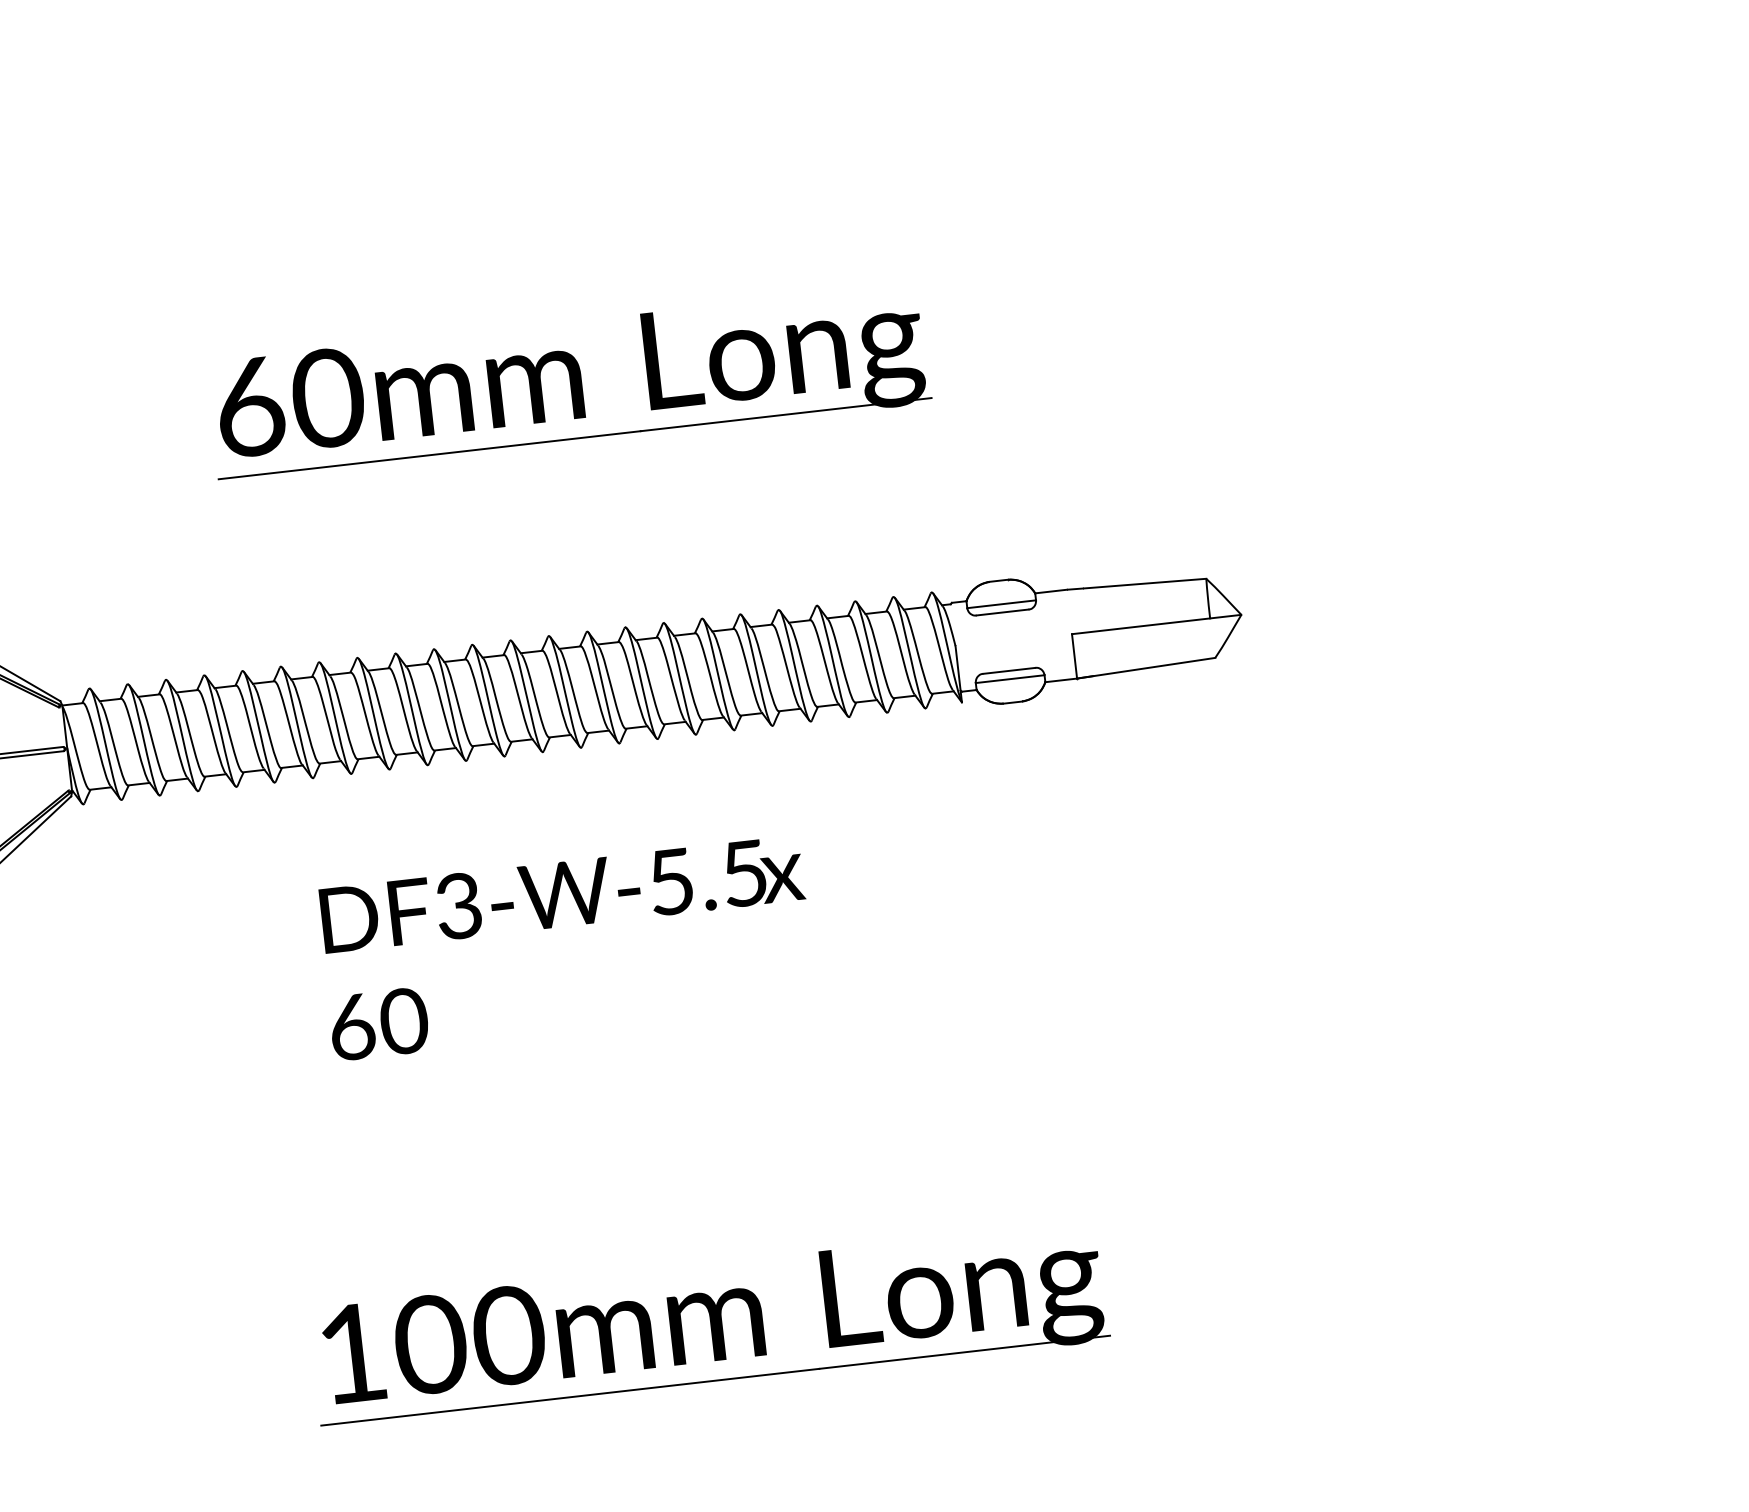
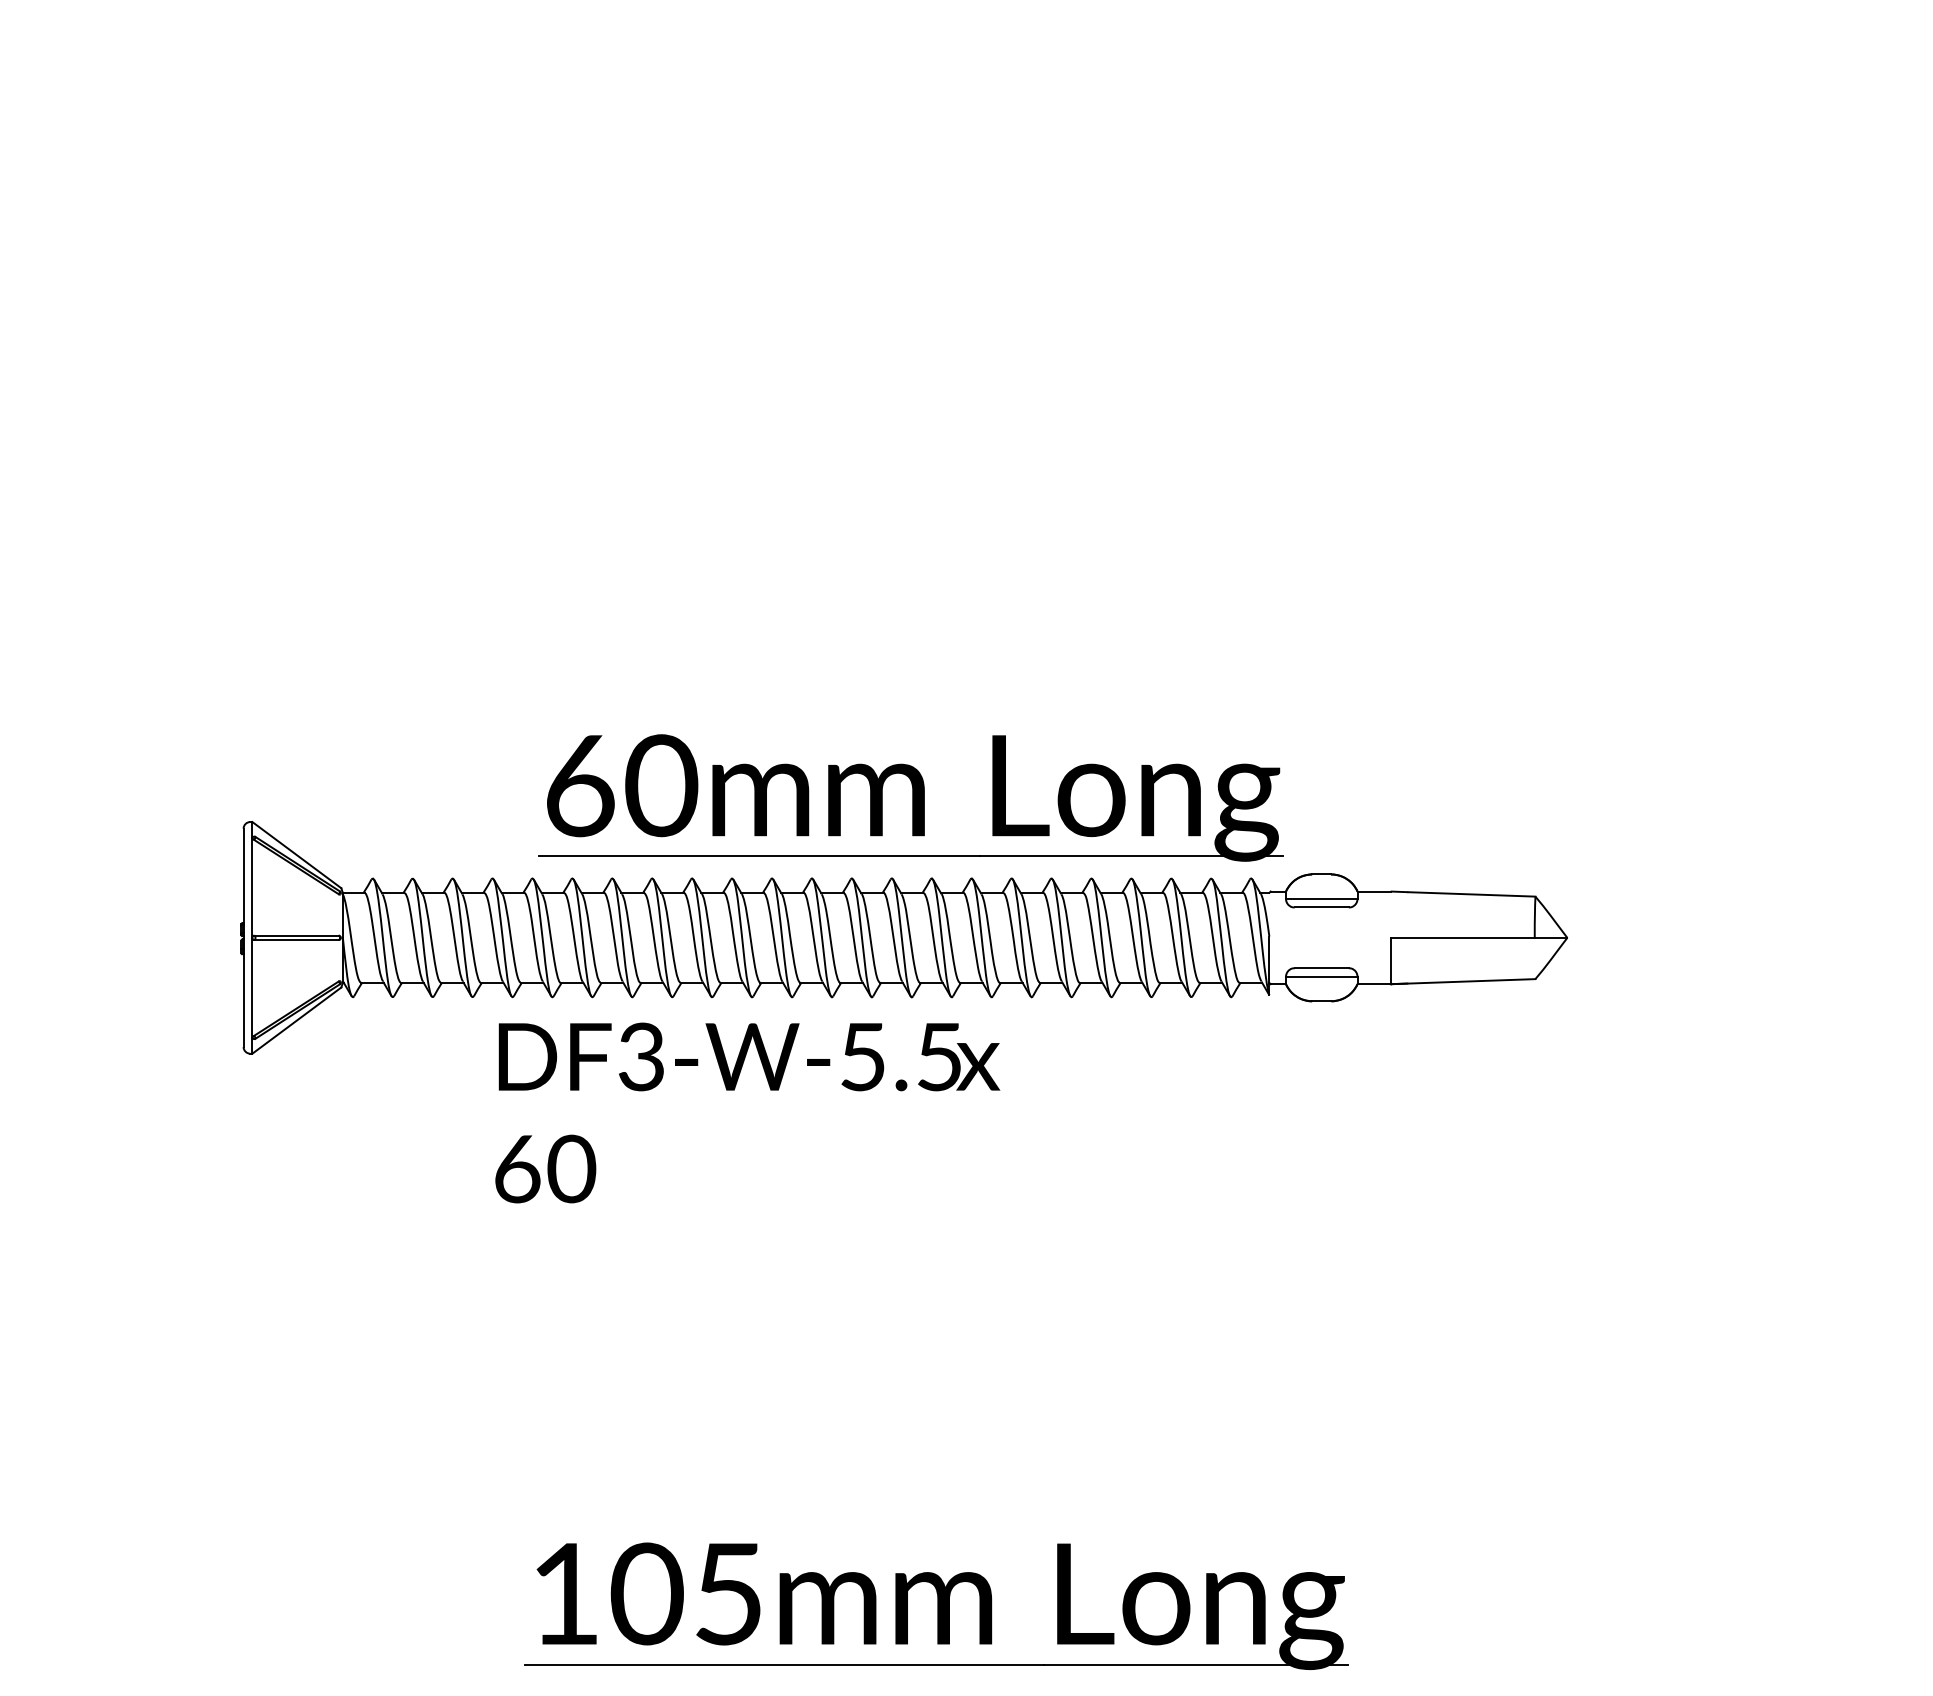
part: (568, 382) -> (910, 797), moved
text: (566, 947) -> (747, 1112), moved
text: (508, 1335) -> (728, 1593), 100mm -> 105mm

